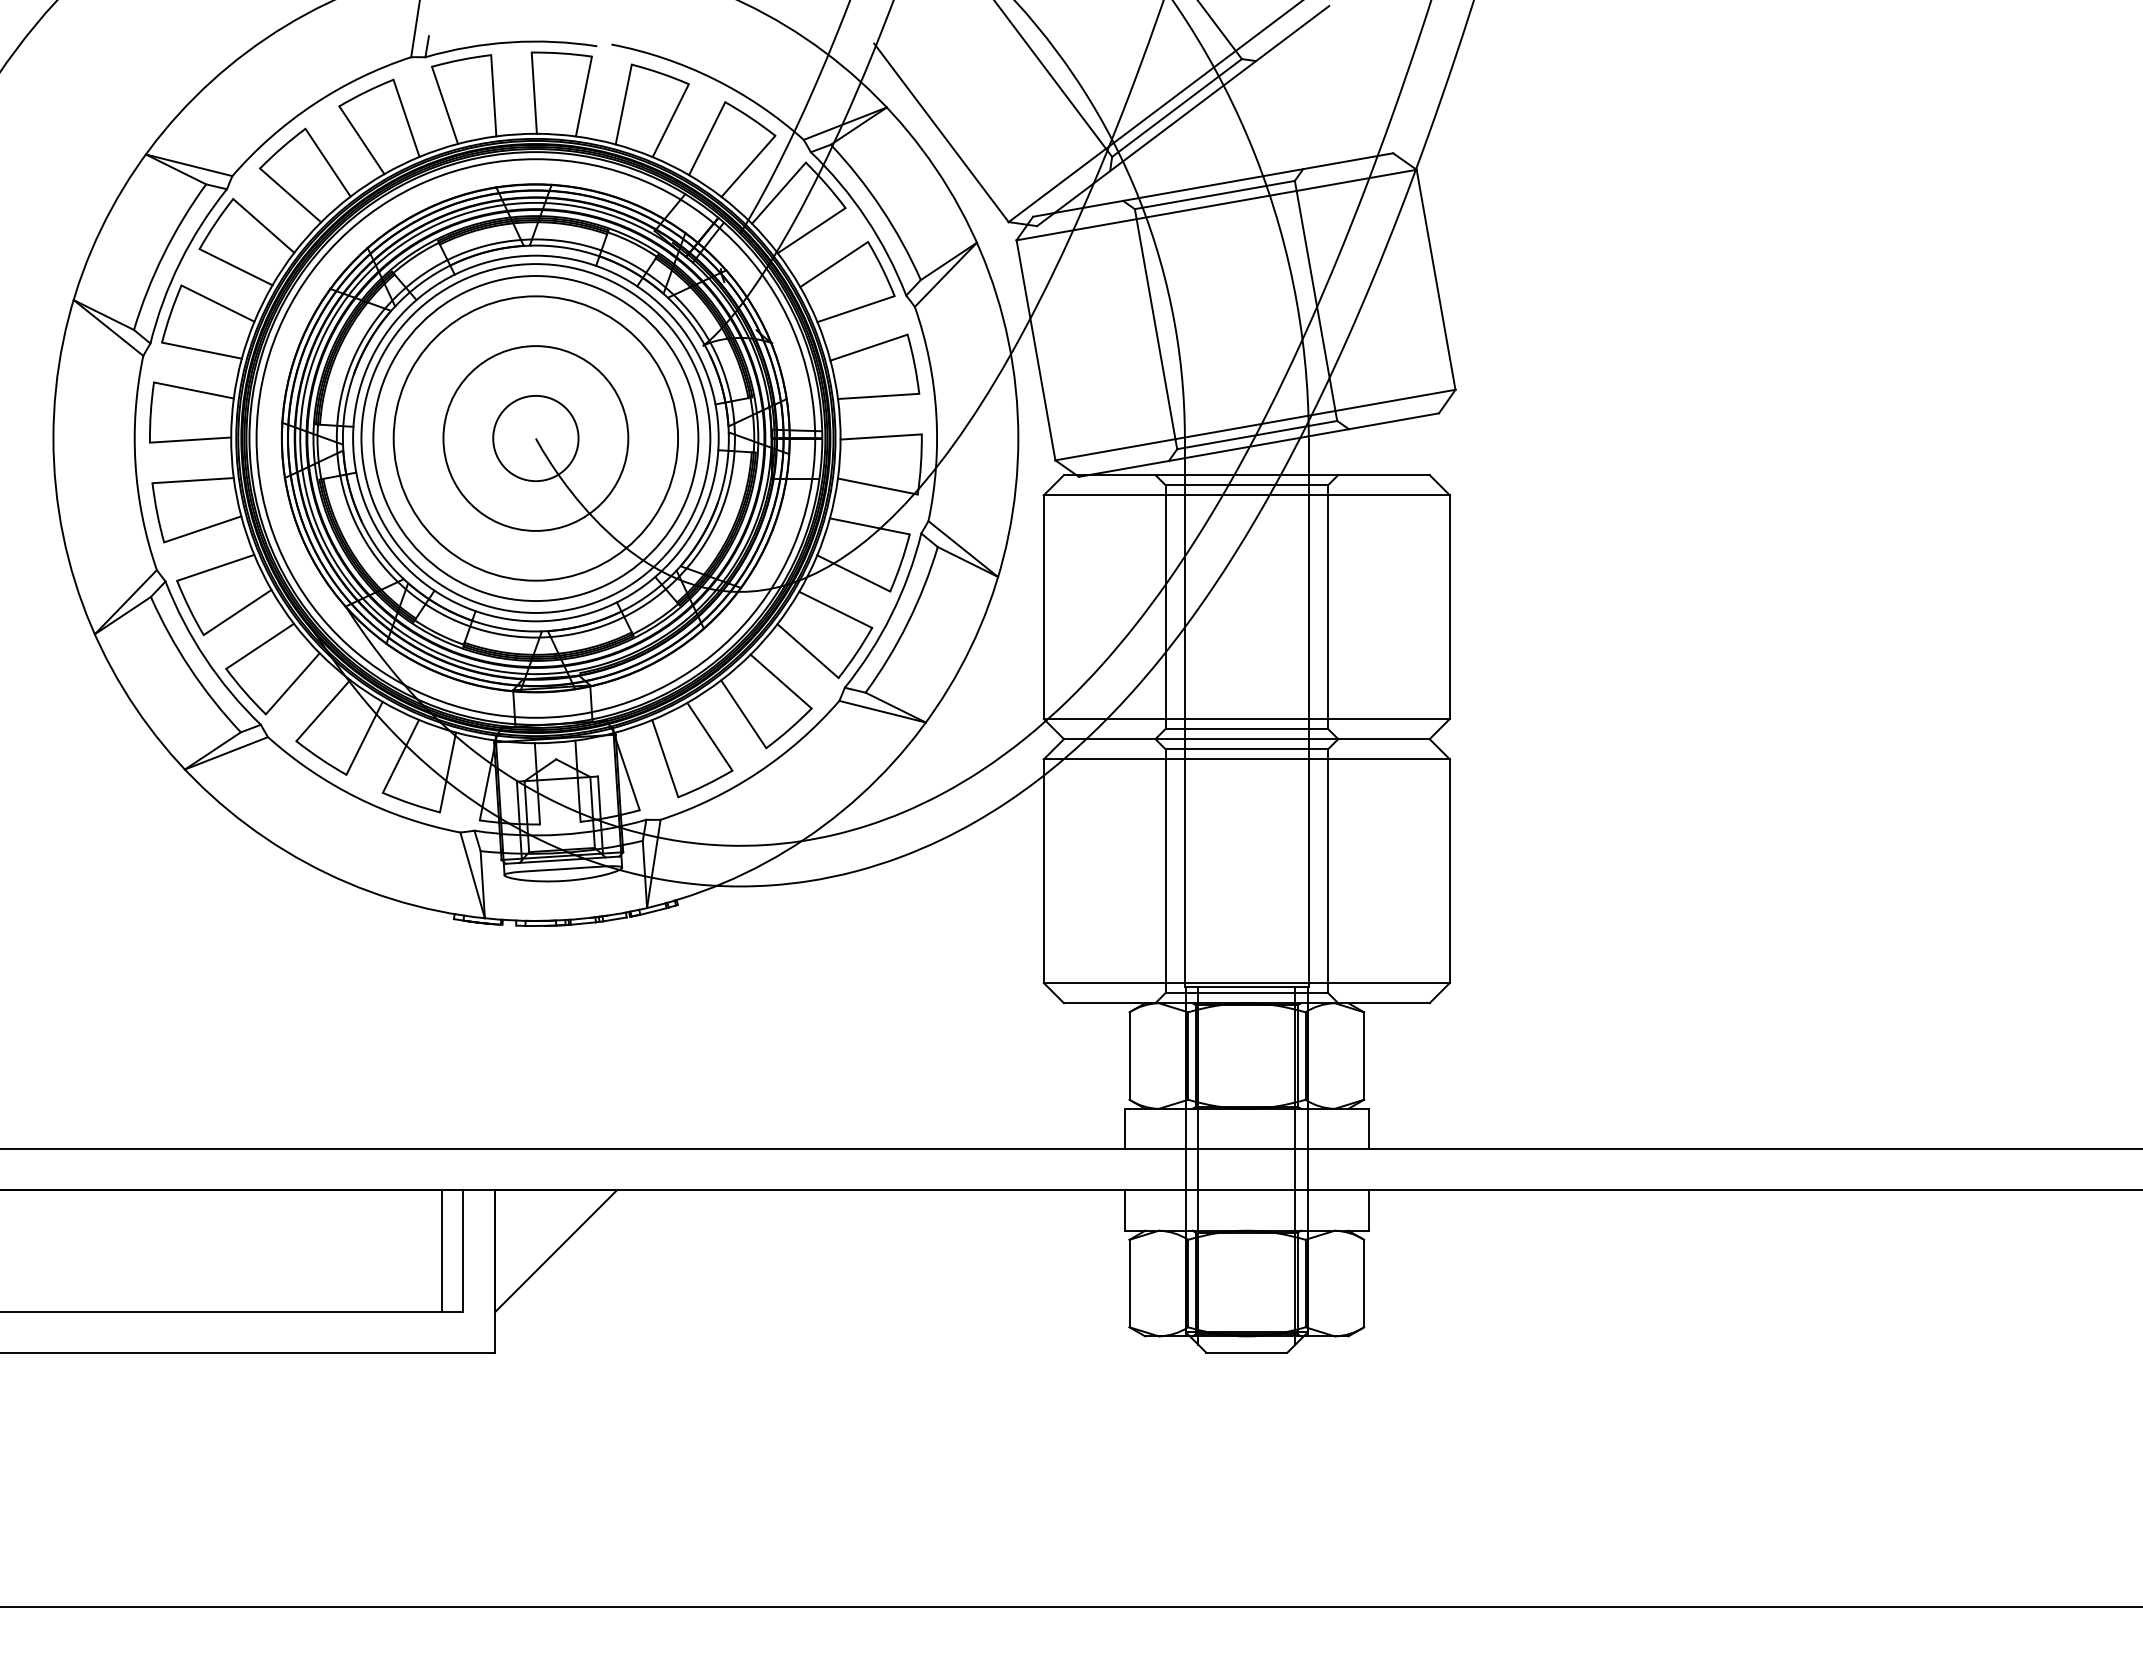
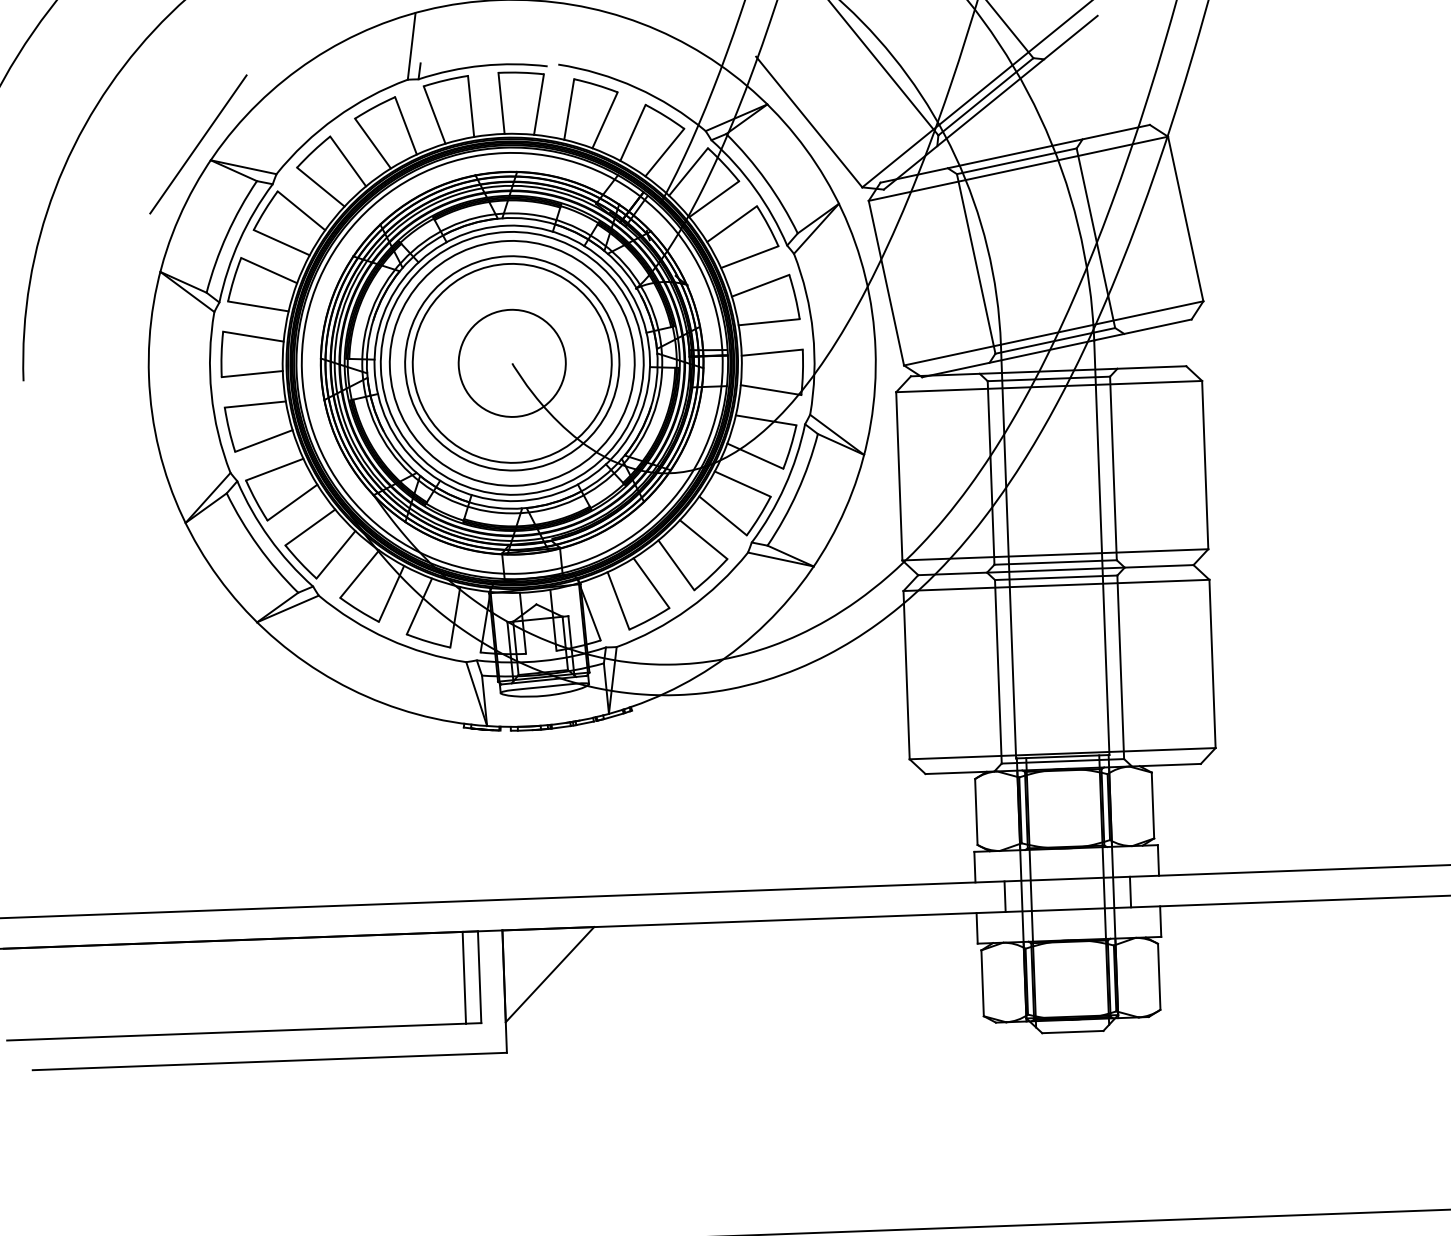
line: (130, 132) -> (198, 144), added
circle: (535, 438) -> (511, 363), size x1.43
circle: (535, 438) -> (511, 363), size x1.67
line: (1163, 1169) -> (1005, 896), added
line: (1330, 1169) -> (1130, 891), added

